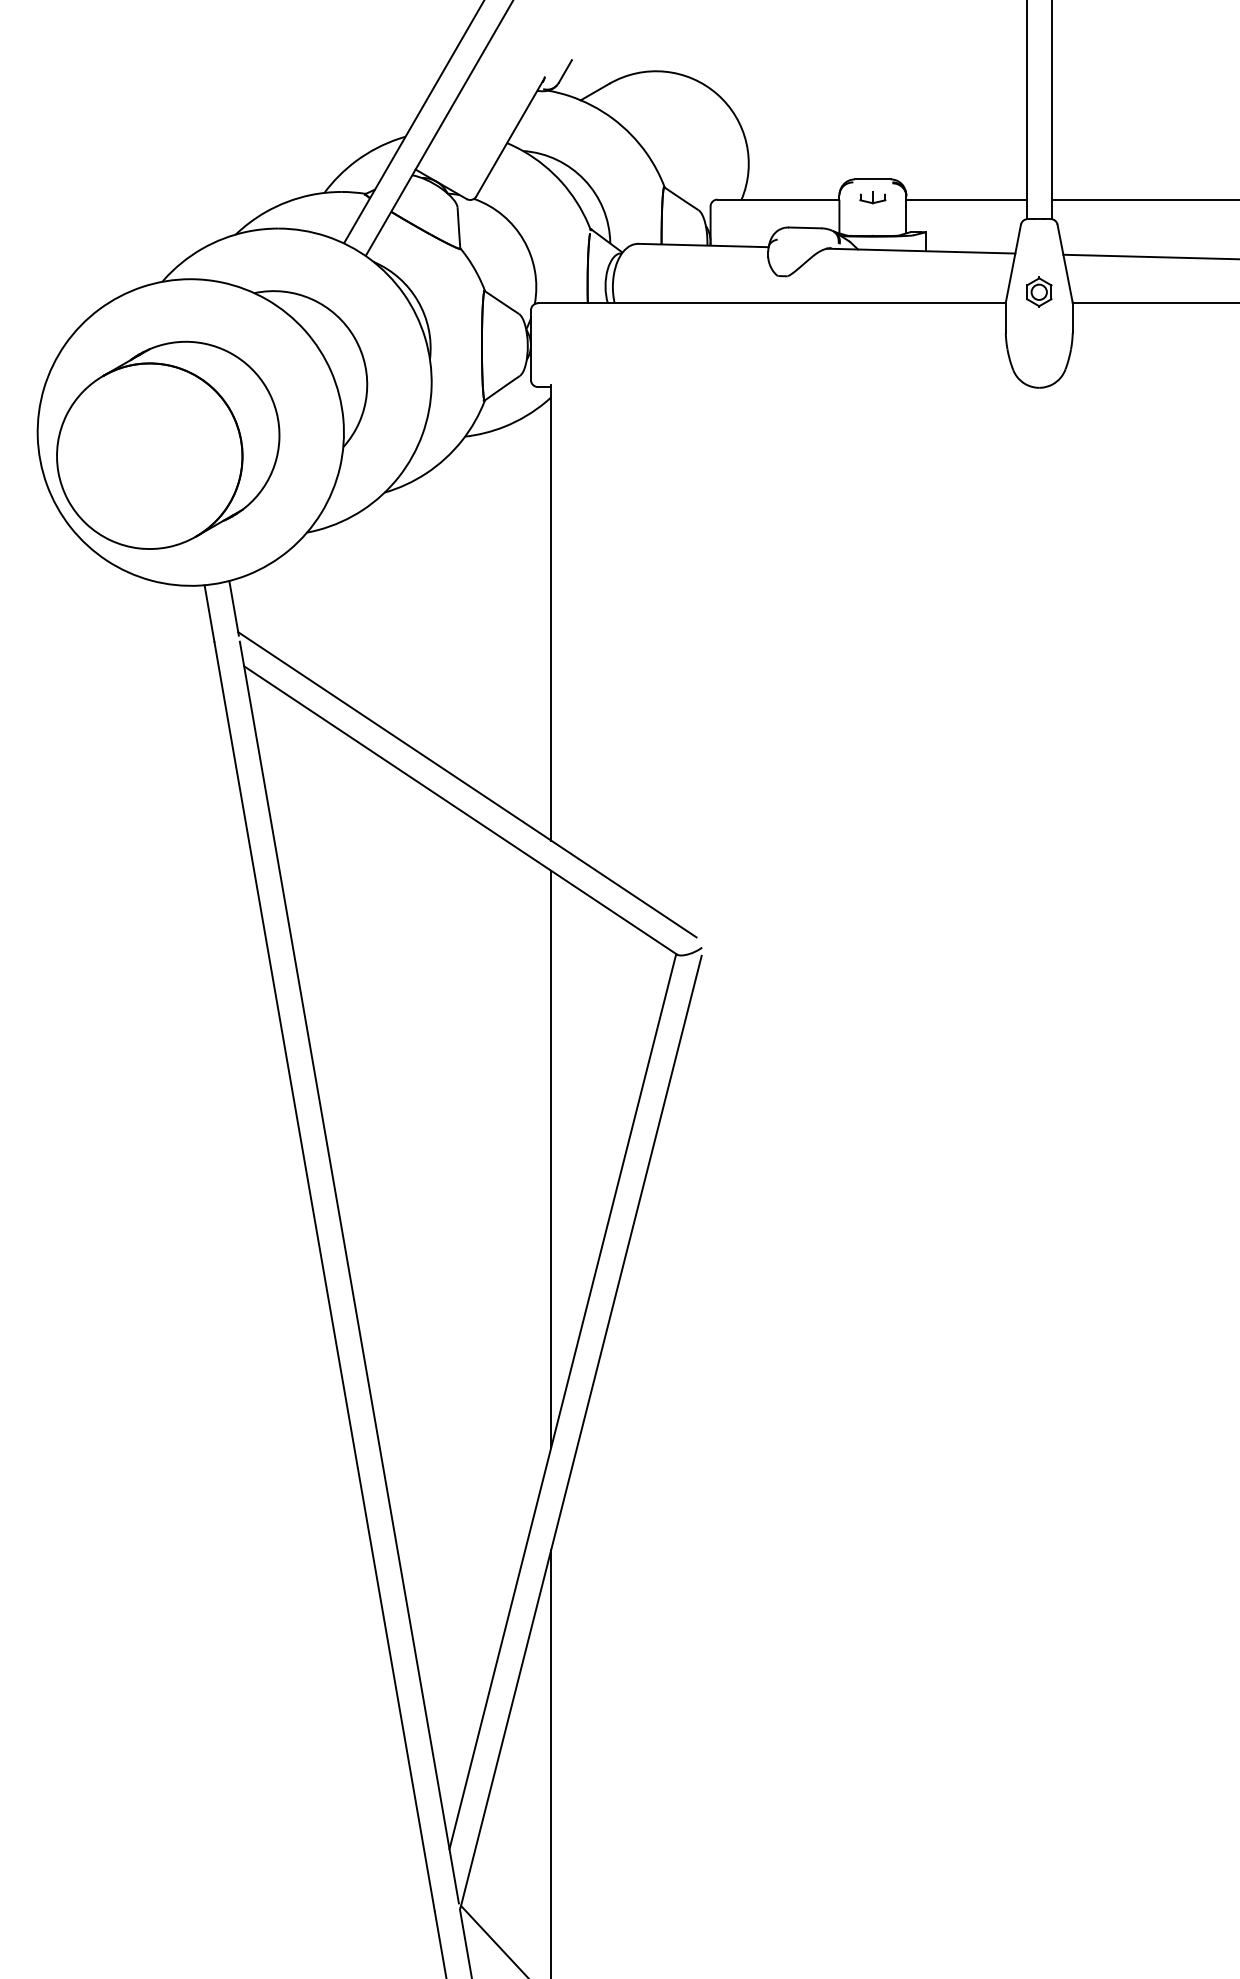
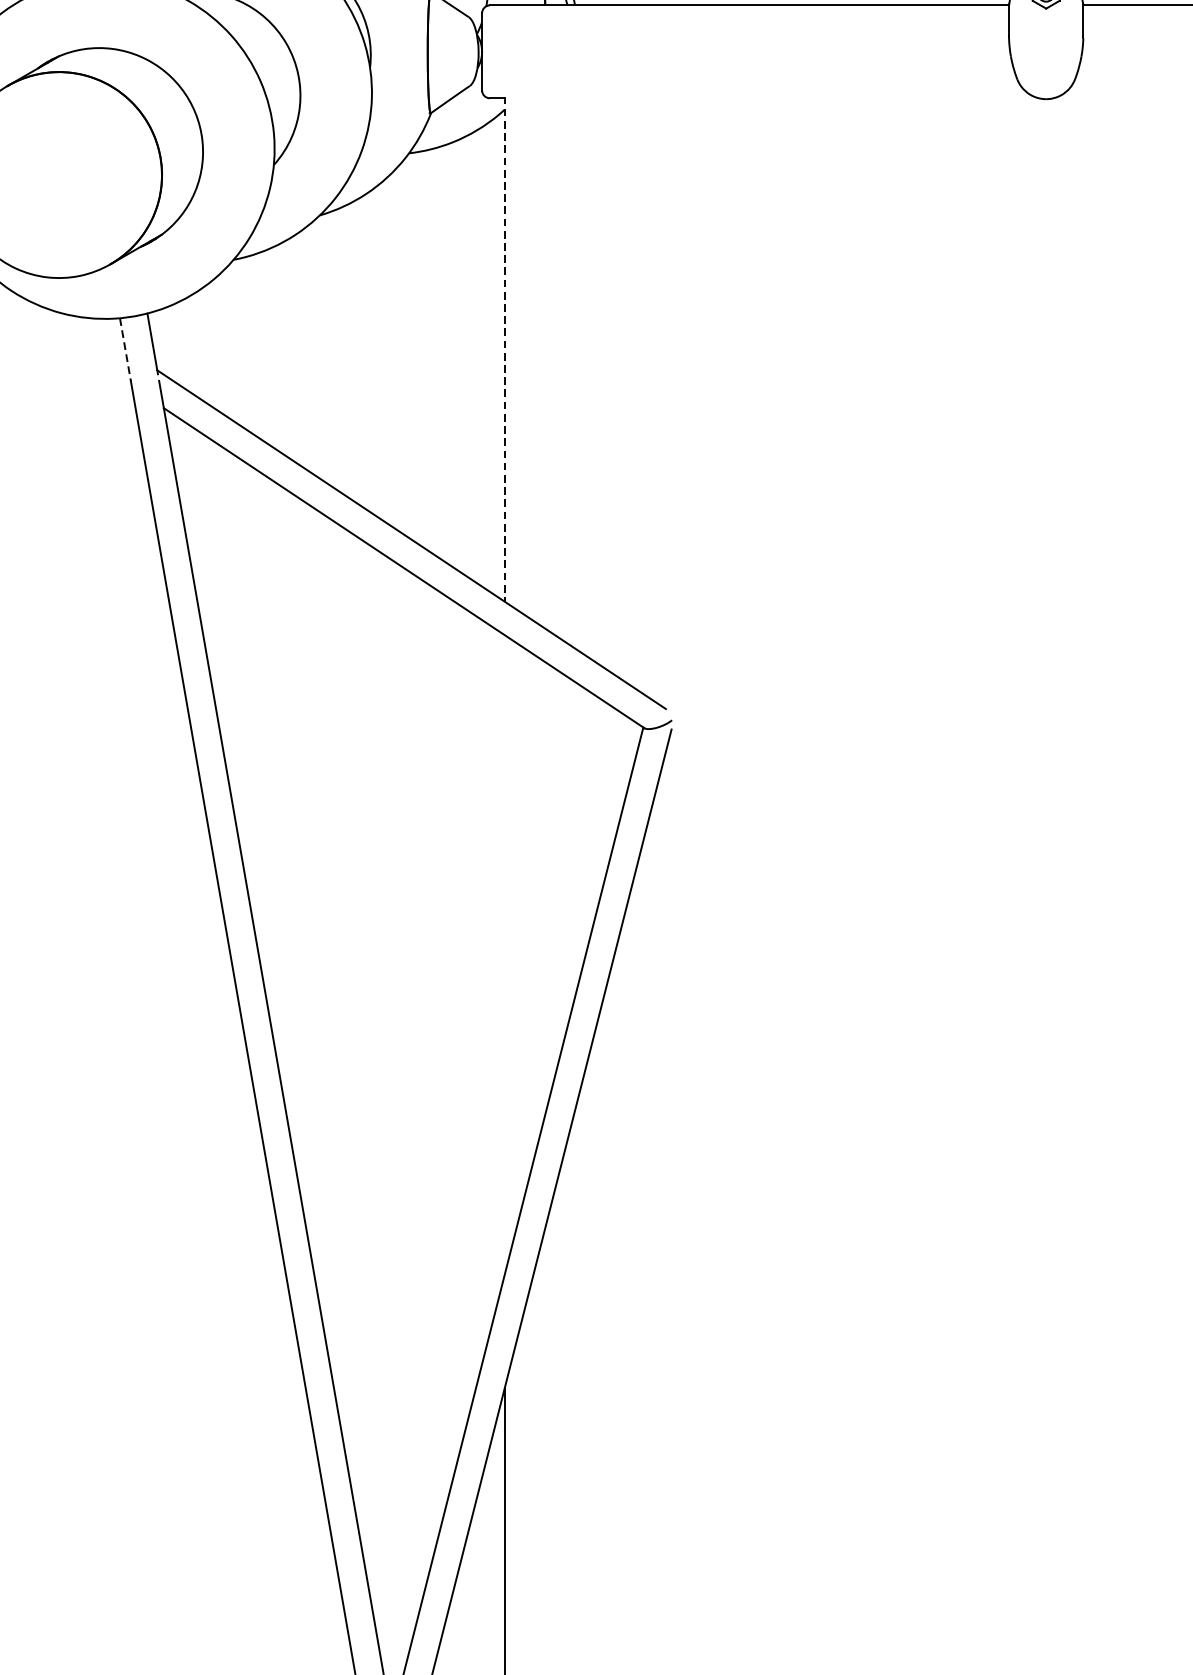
line: (209, 613) -> (125, 349), solid -> dashed
line: (551, 613) -> (504, 349), solid -> dashed
line: (551, 1159) -> (504, 955), removed

